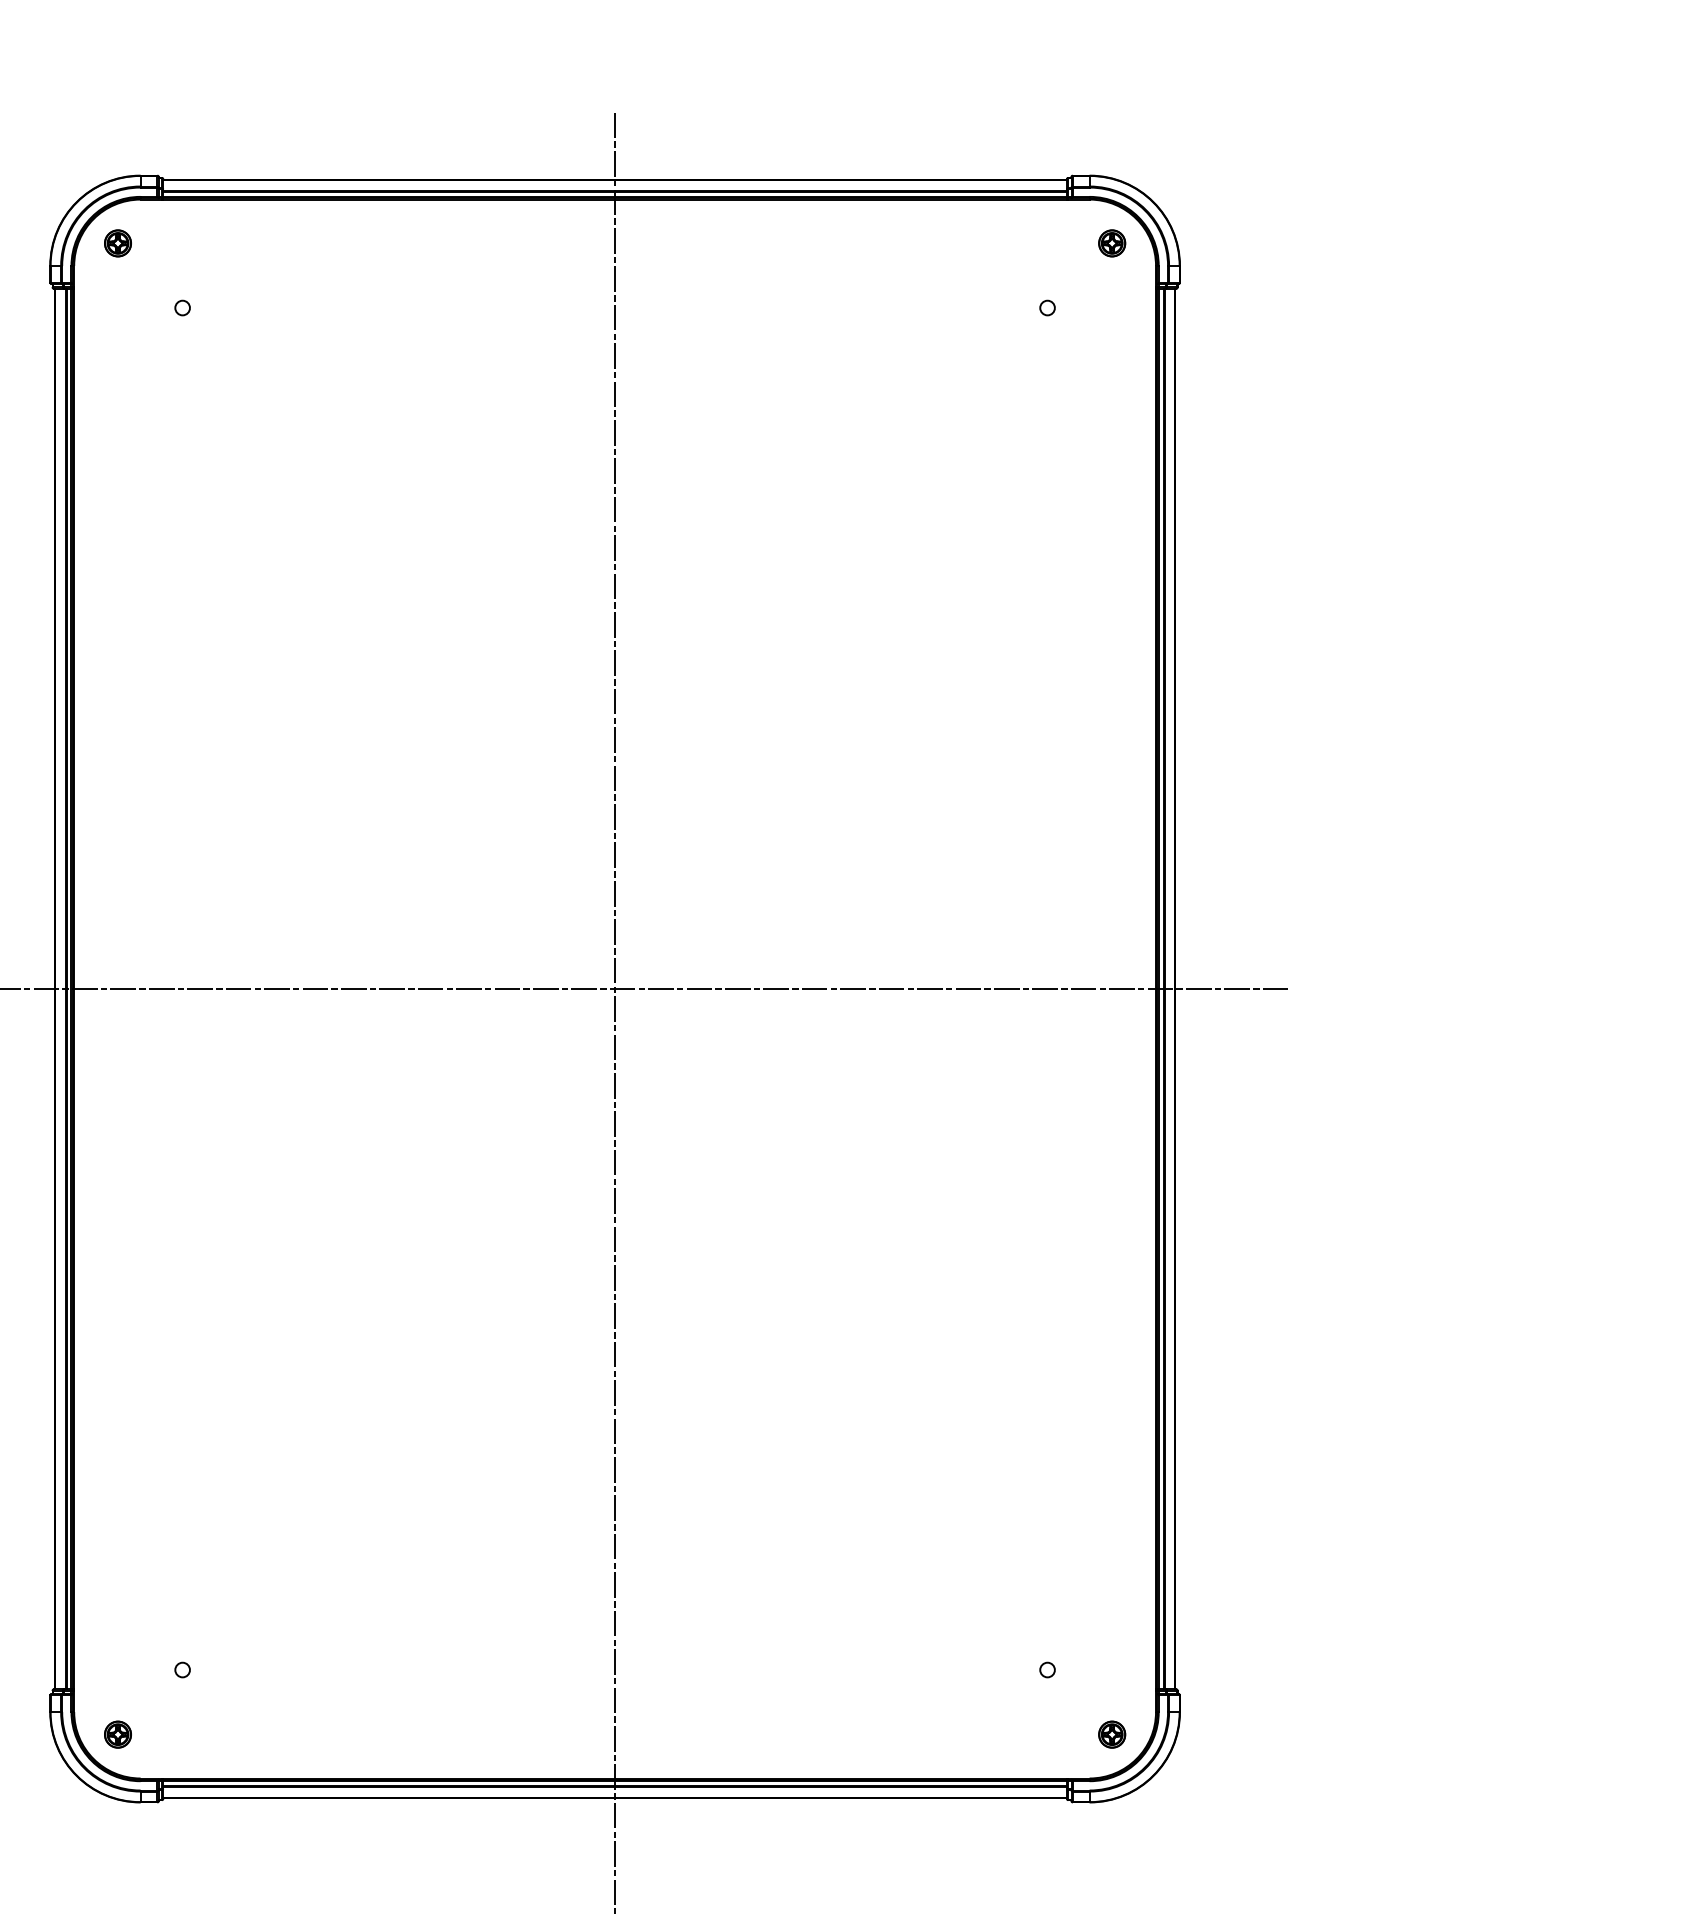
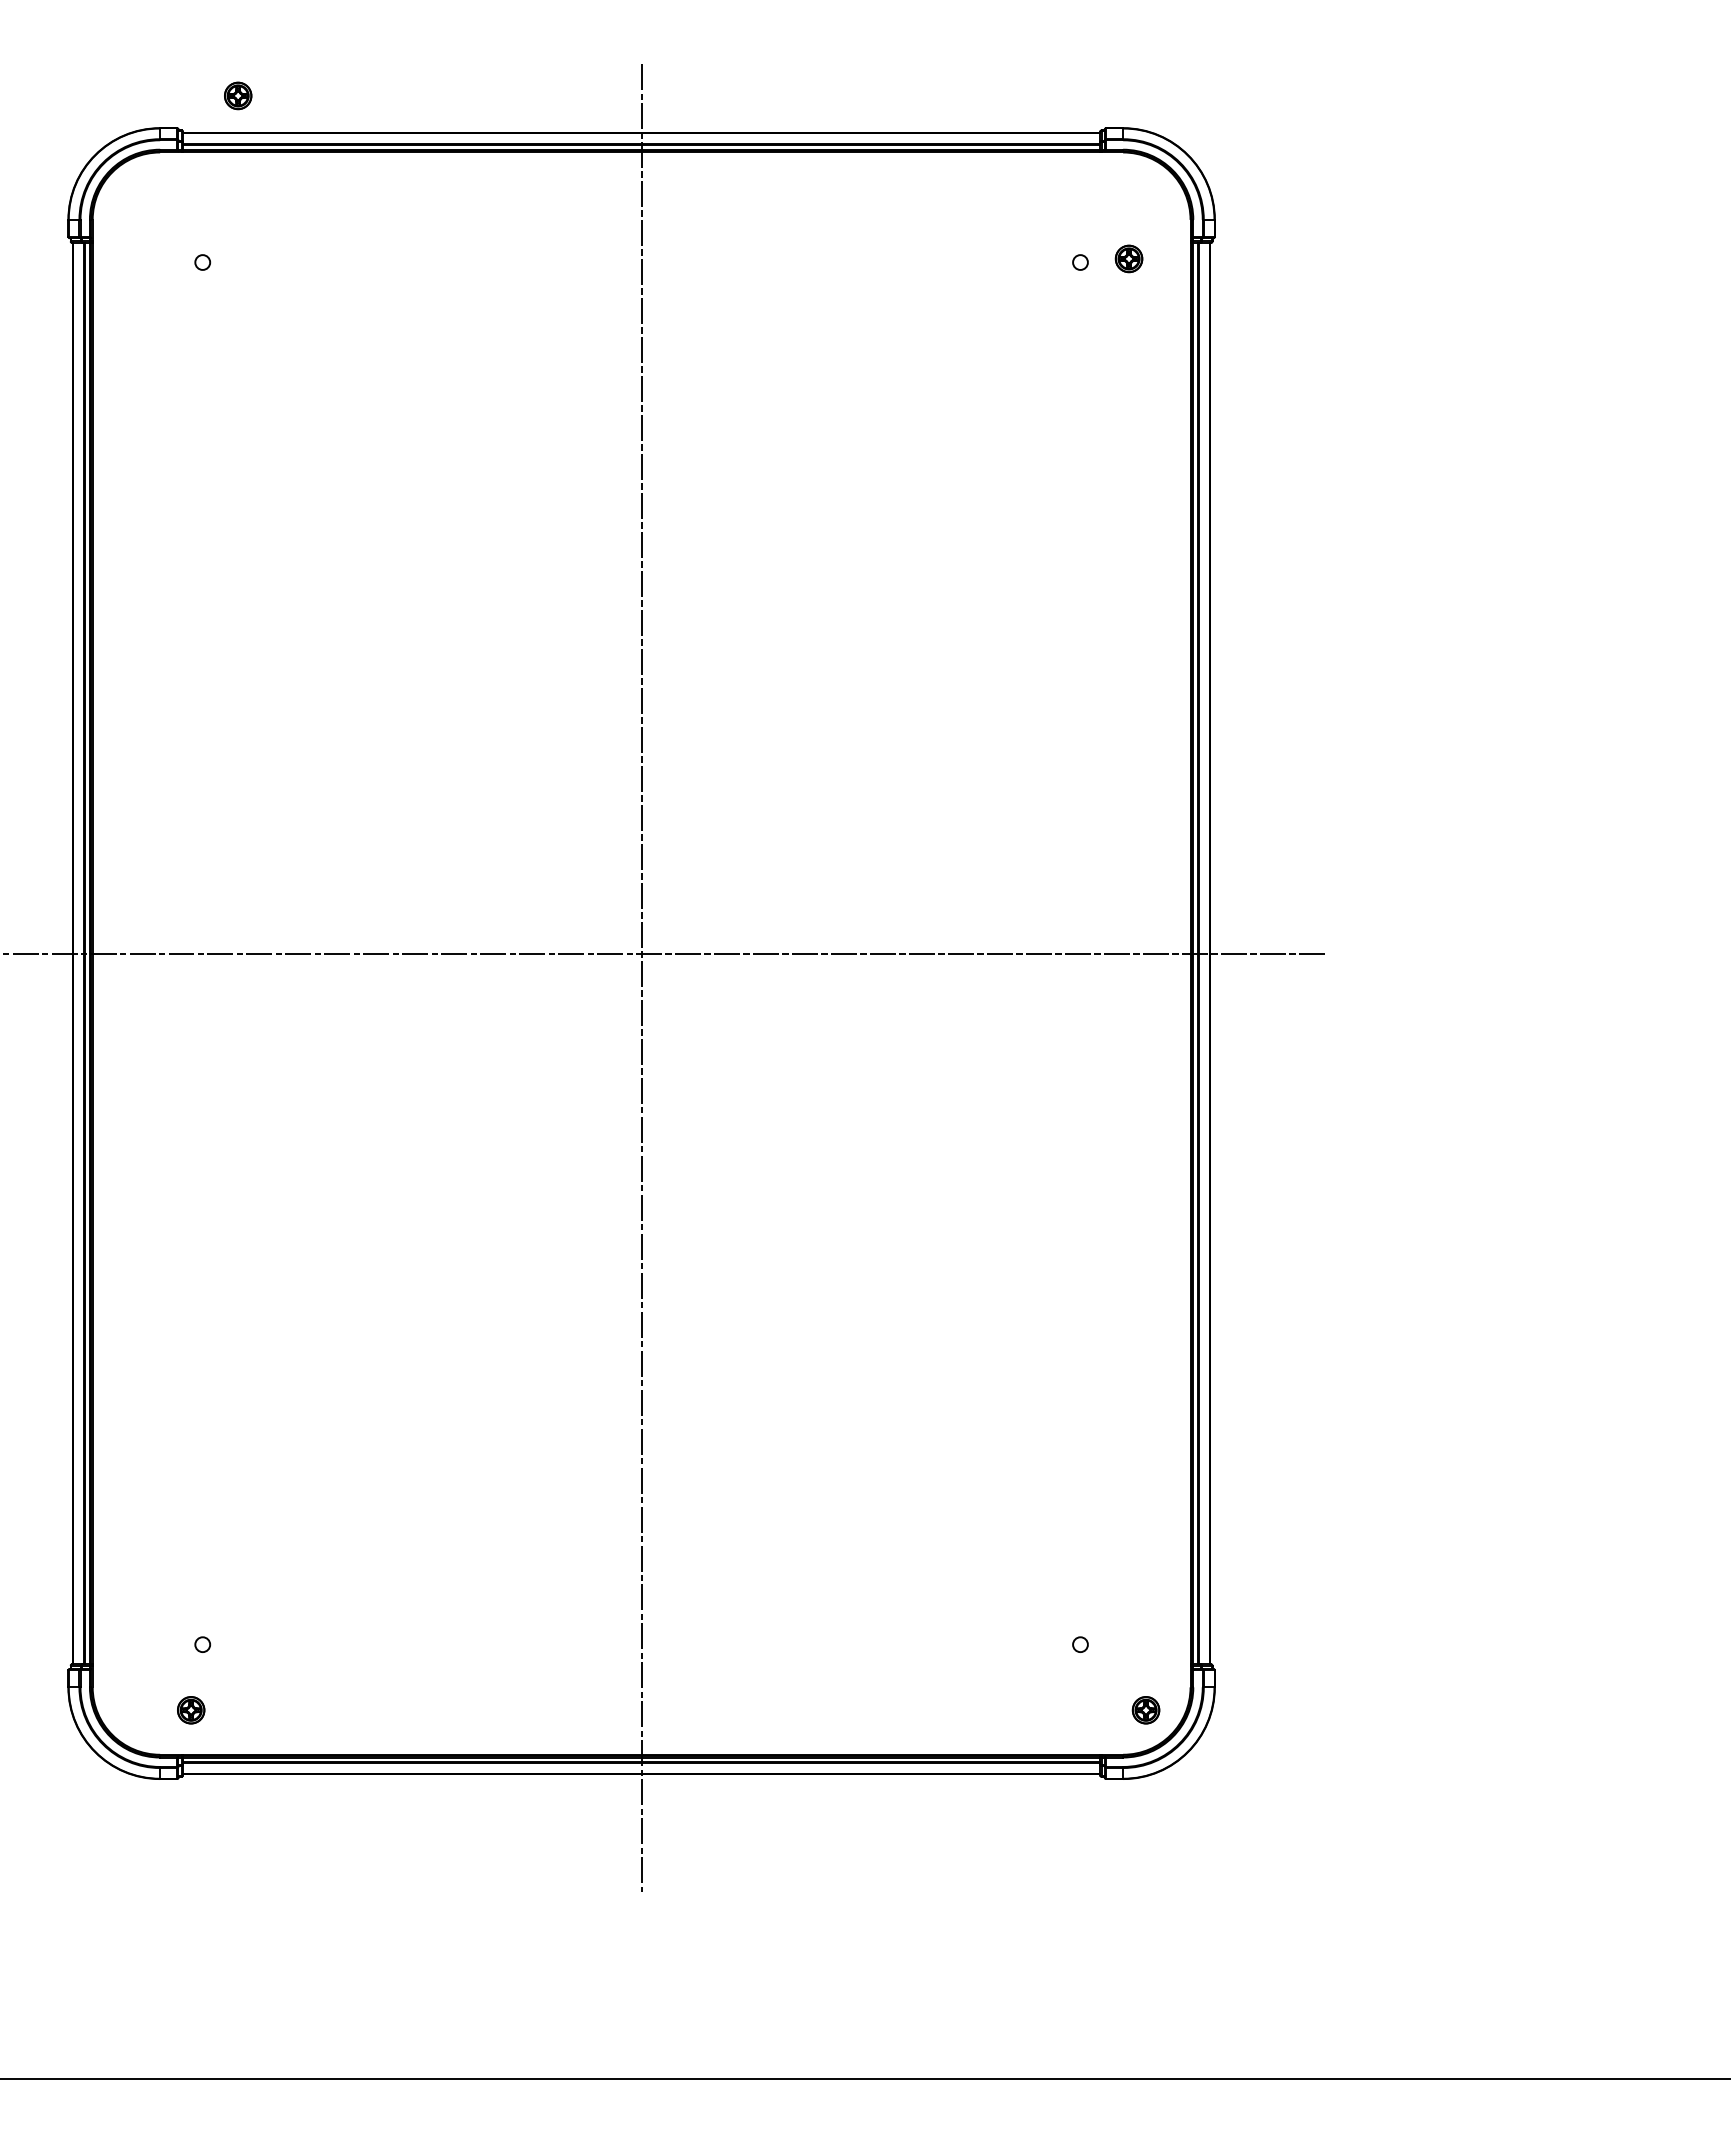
part: (118, 242) -> (238, 95), moved
part: (1111, 242) -> (1128, 258), moved
part: (118, 1734) -> (191, 1710), moved

